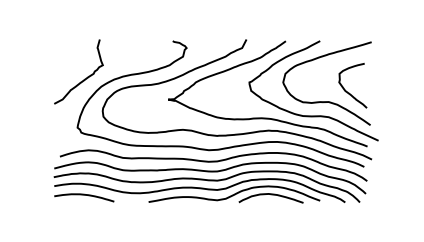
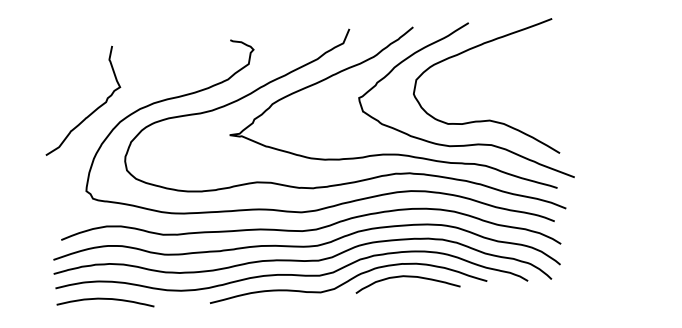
curve: (349, 92) -> (522, 102), removed

